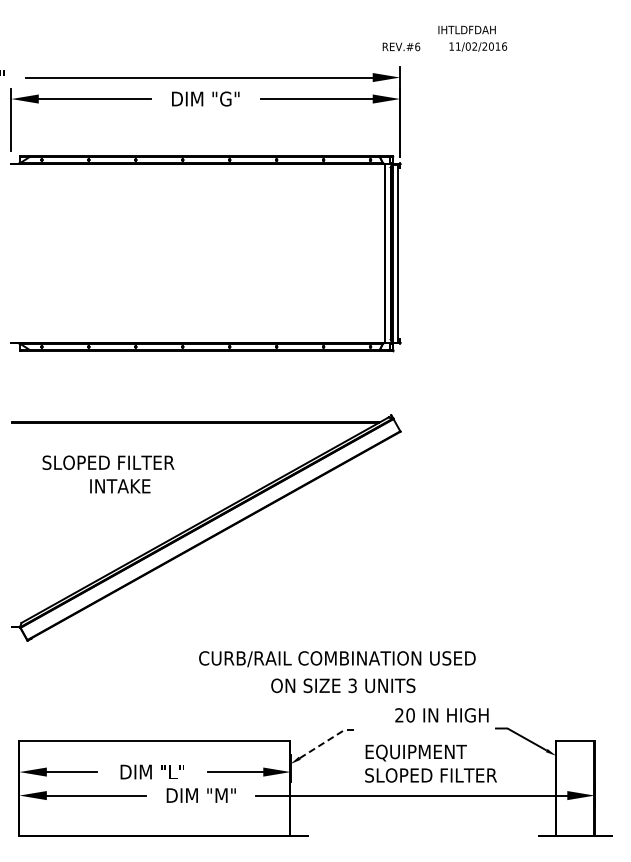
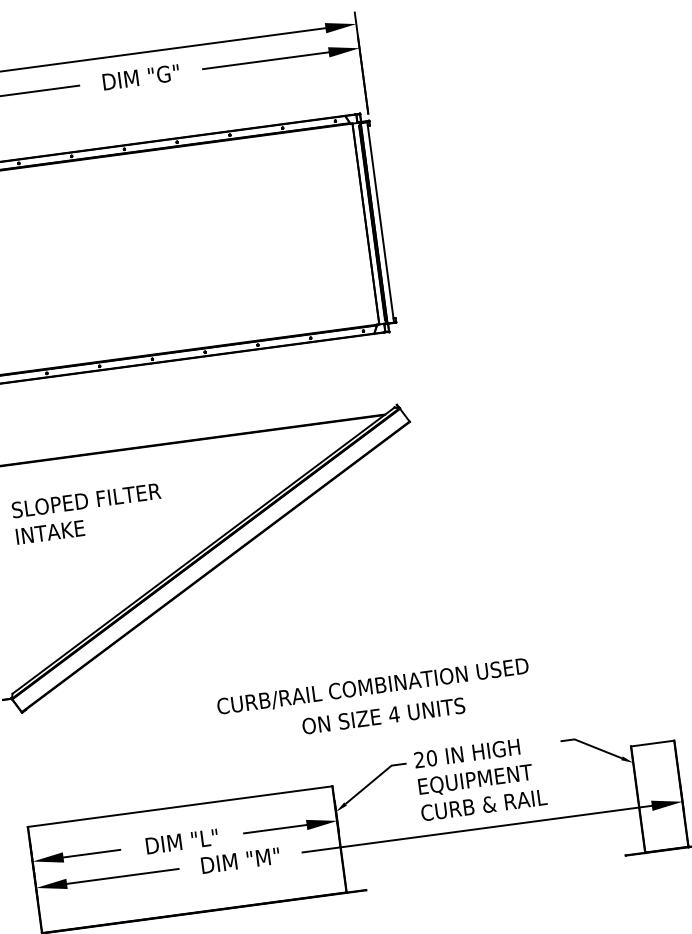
text: (120, 486) -> (50, 532), moved
text: (352, 685) -> (393, 714), 3 -> 4
text: (441, 715) -> (466, 753), moved
line: (328, 740) -> (375, 779), dashed -> solid
text: (430, 775) -> (495, 803), SLOPED FILTER -> CURB & RAIL

